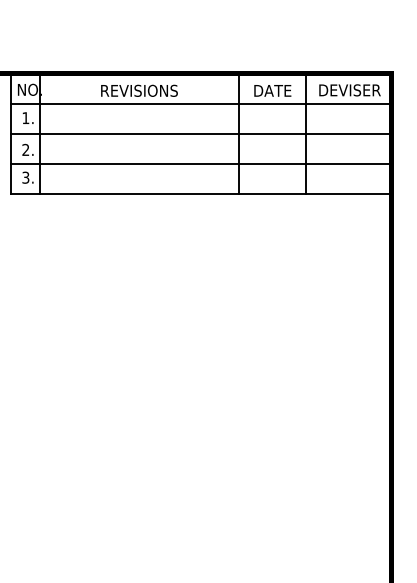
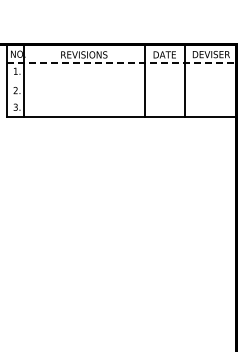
line: (201, 103) -> (121, 62), solid -> dashed
line: (201, 133) -> (121, 80), removed
line: (201, 164) -> (121, 99), removed

